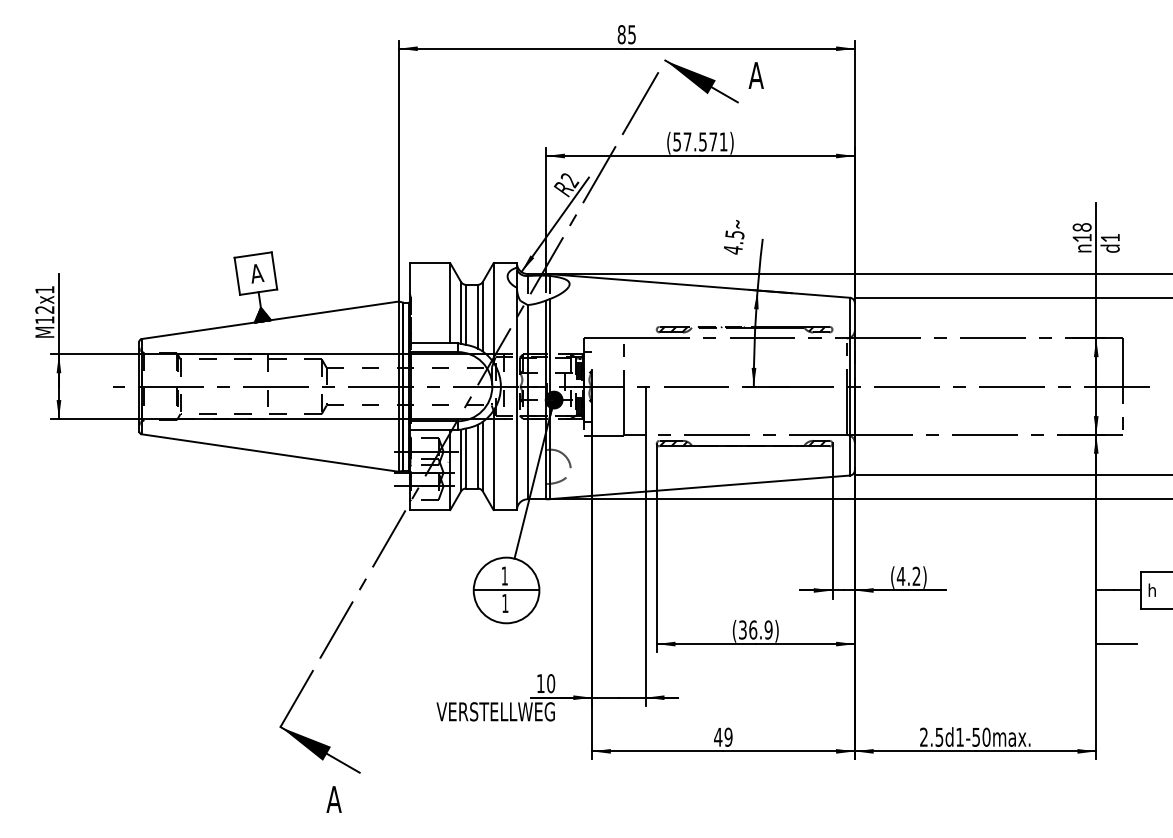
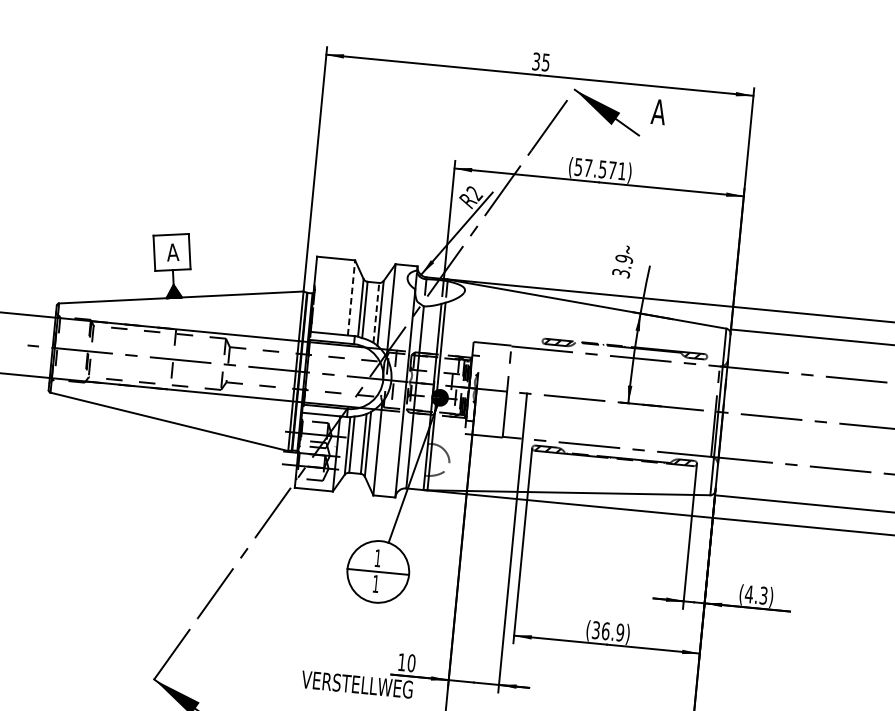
text: (621, 34) -> (536, 61), 85 -> 35
text: (733, 242) -> (622, 266), 4.5 -> 3.9
line: (450, 302) -> (351, 297), solid -> dashed
line: (478, 316) -> (376, 312), solid -> dashed
text: (916, 576) -> (763, 595), (4.2) -> (4.3)

